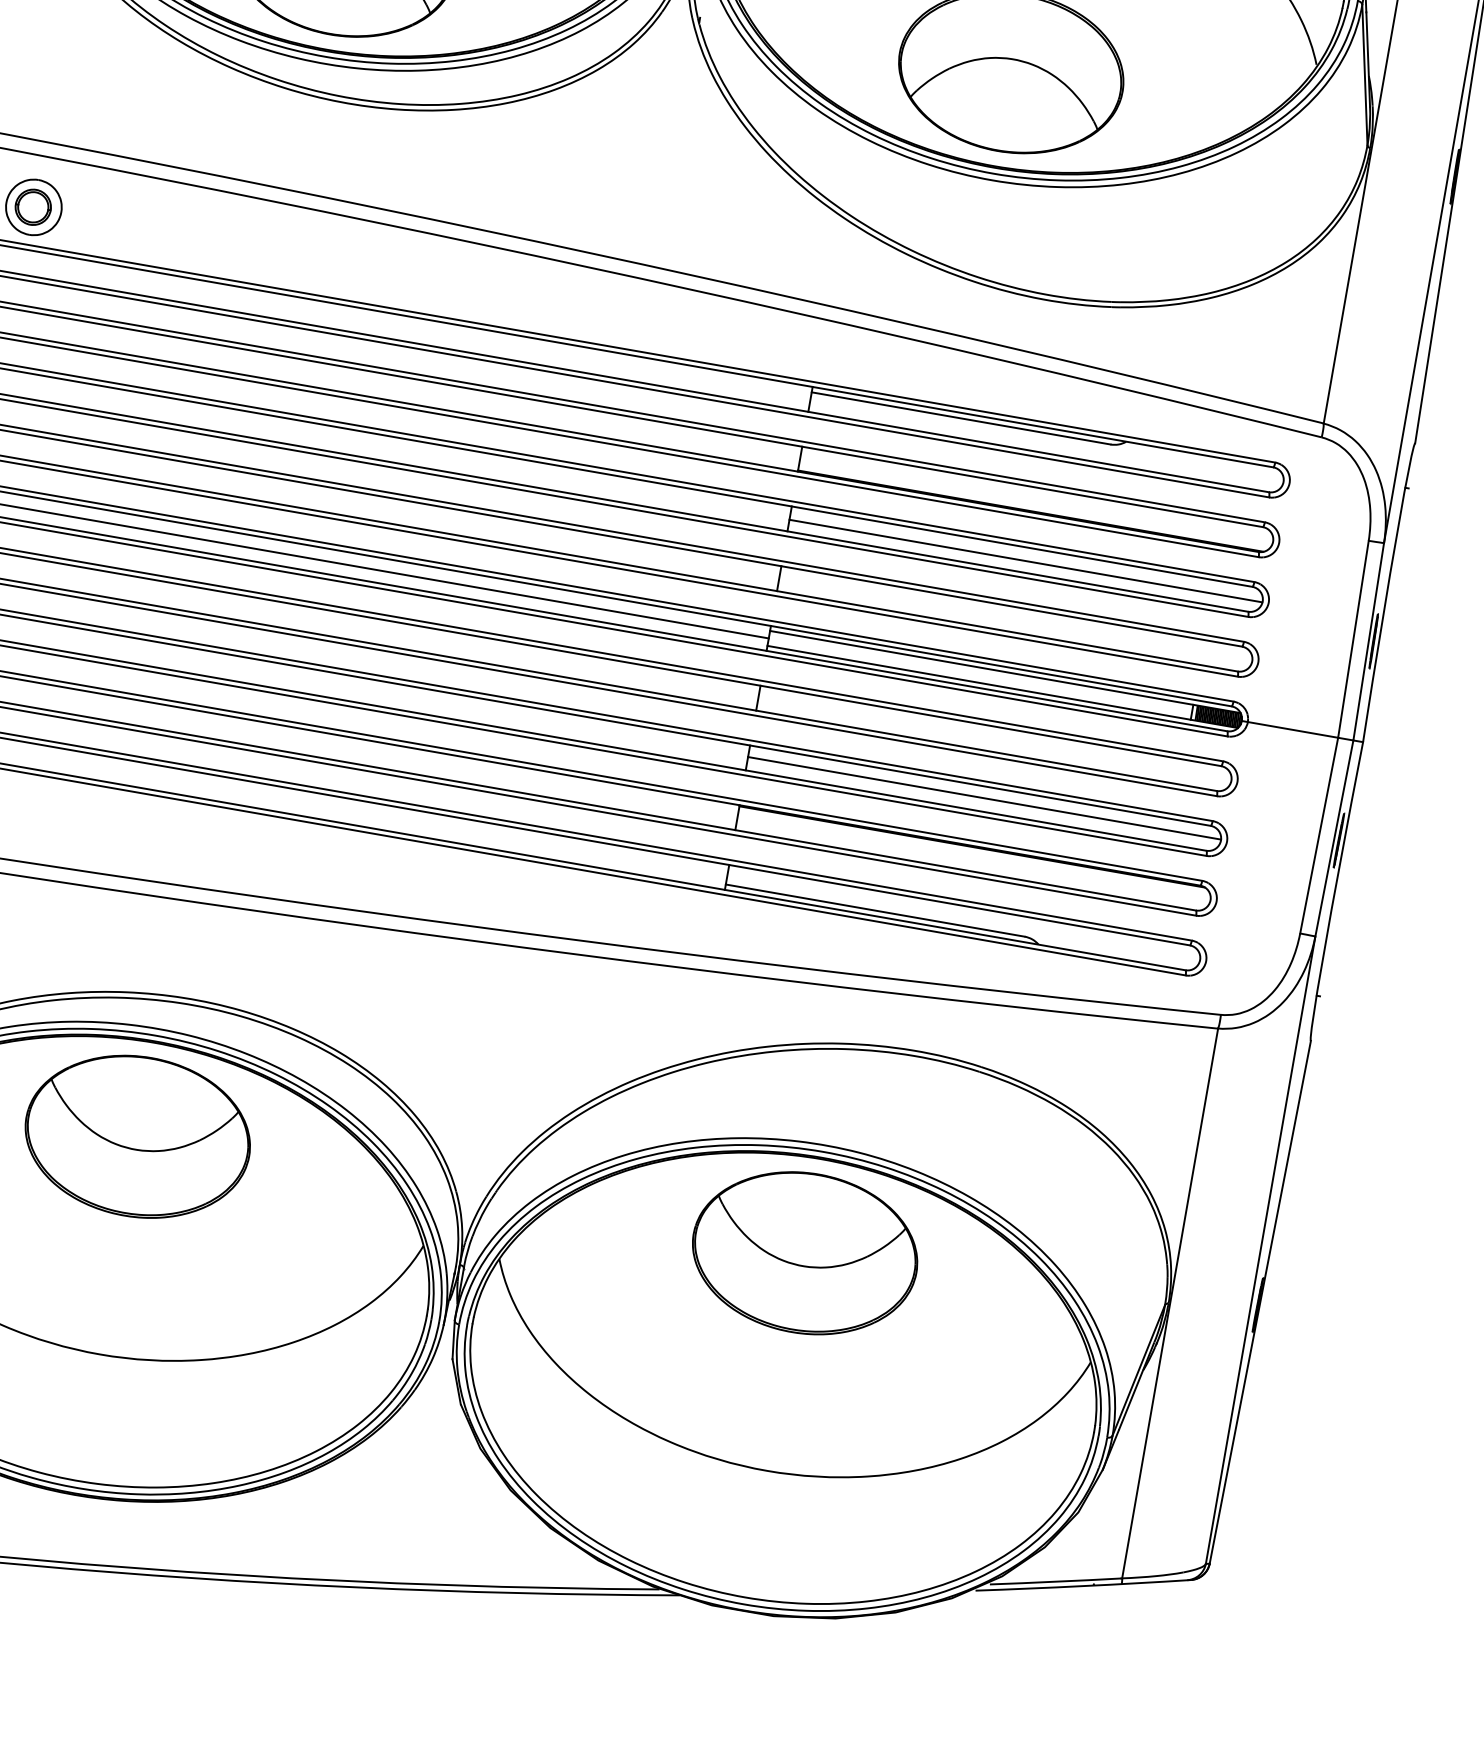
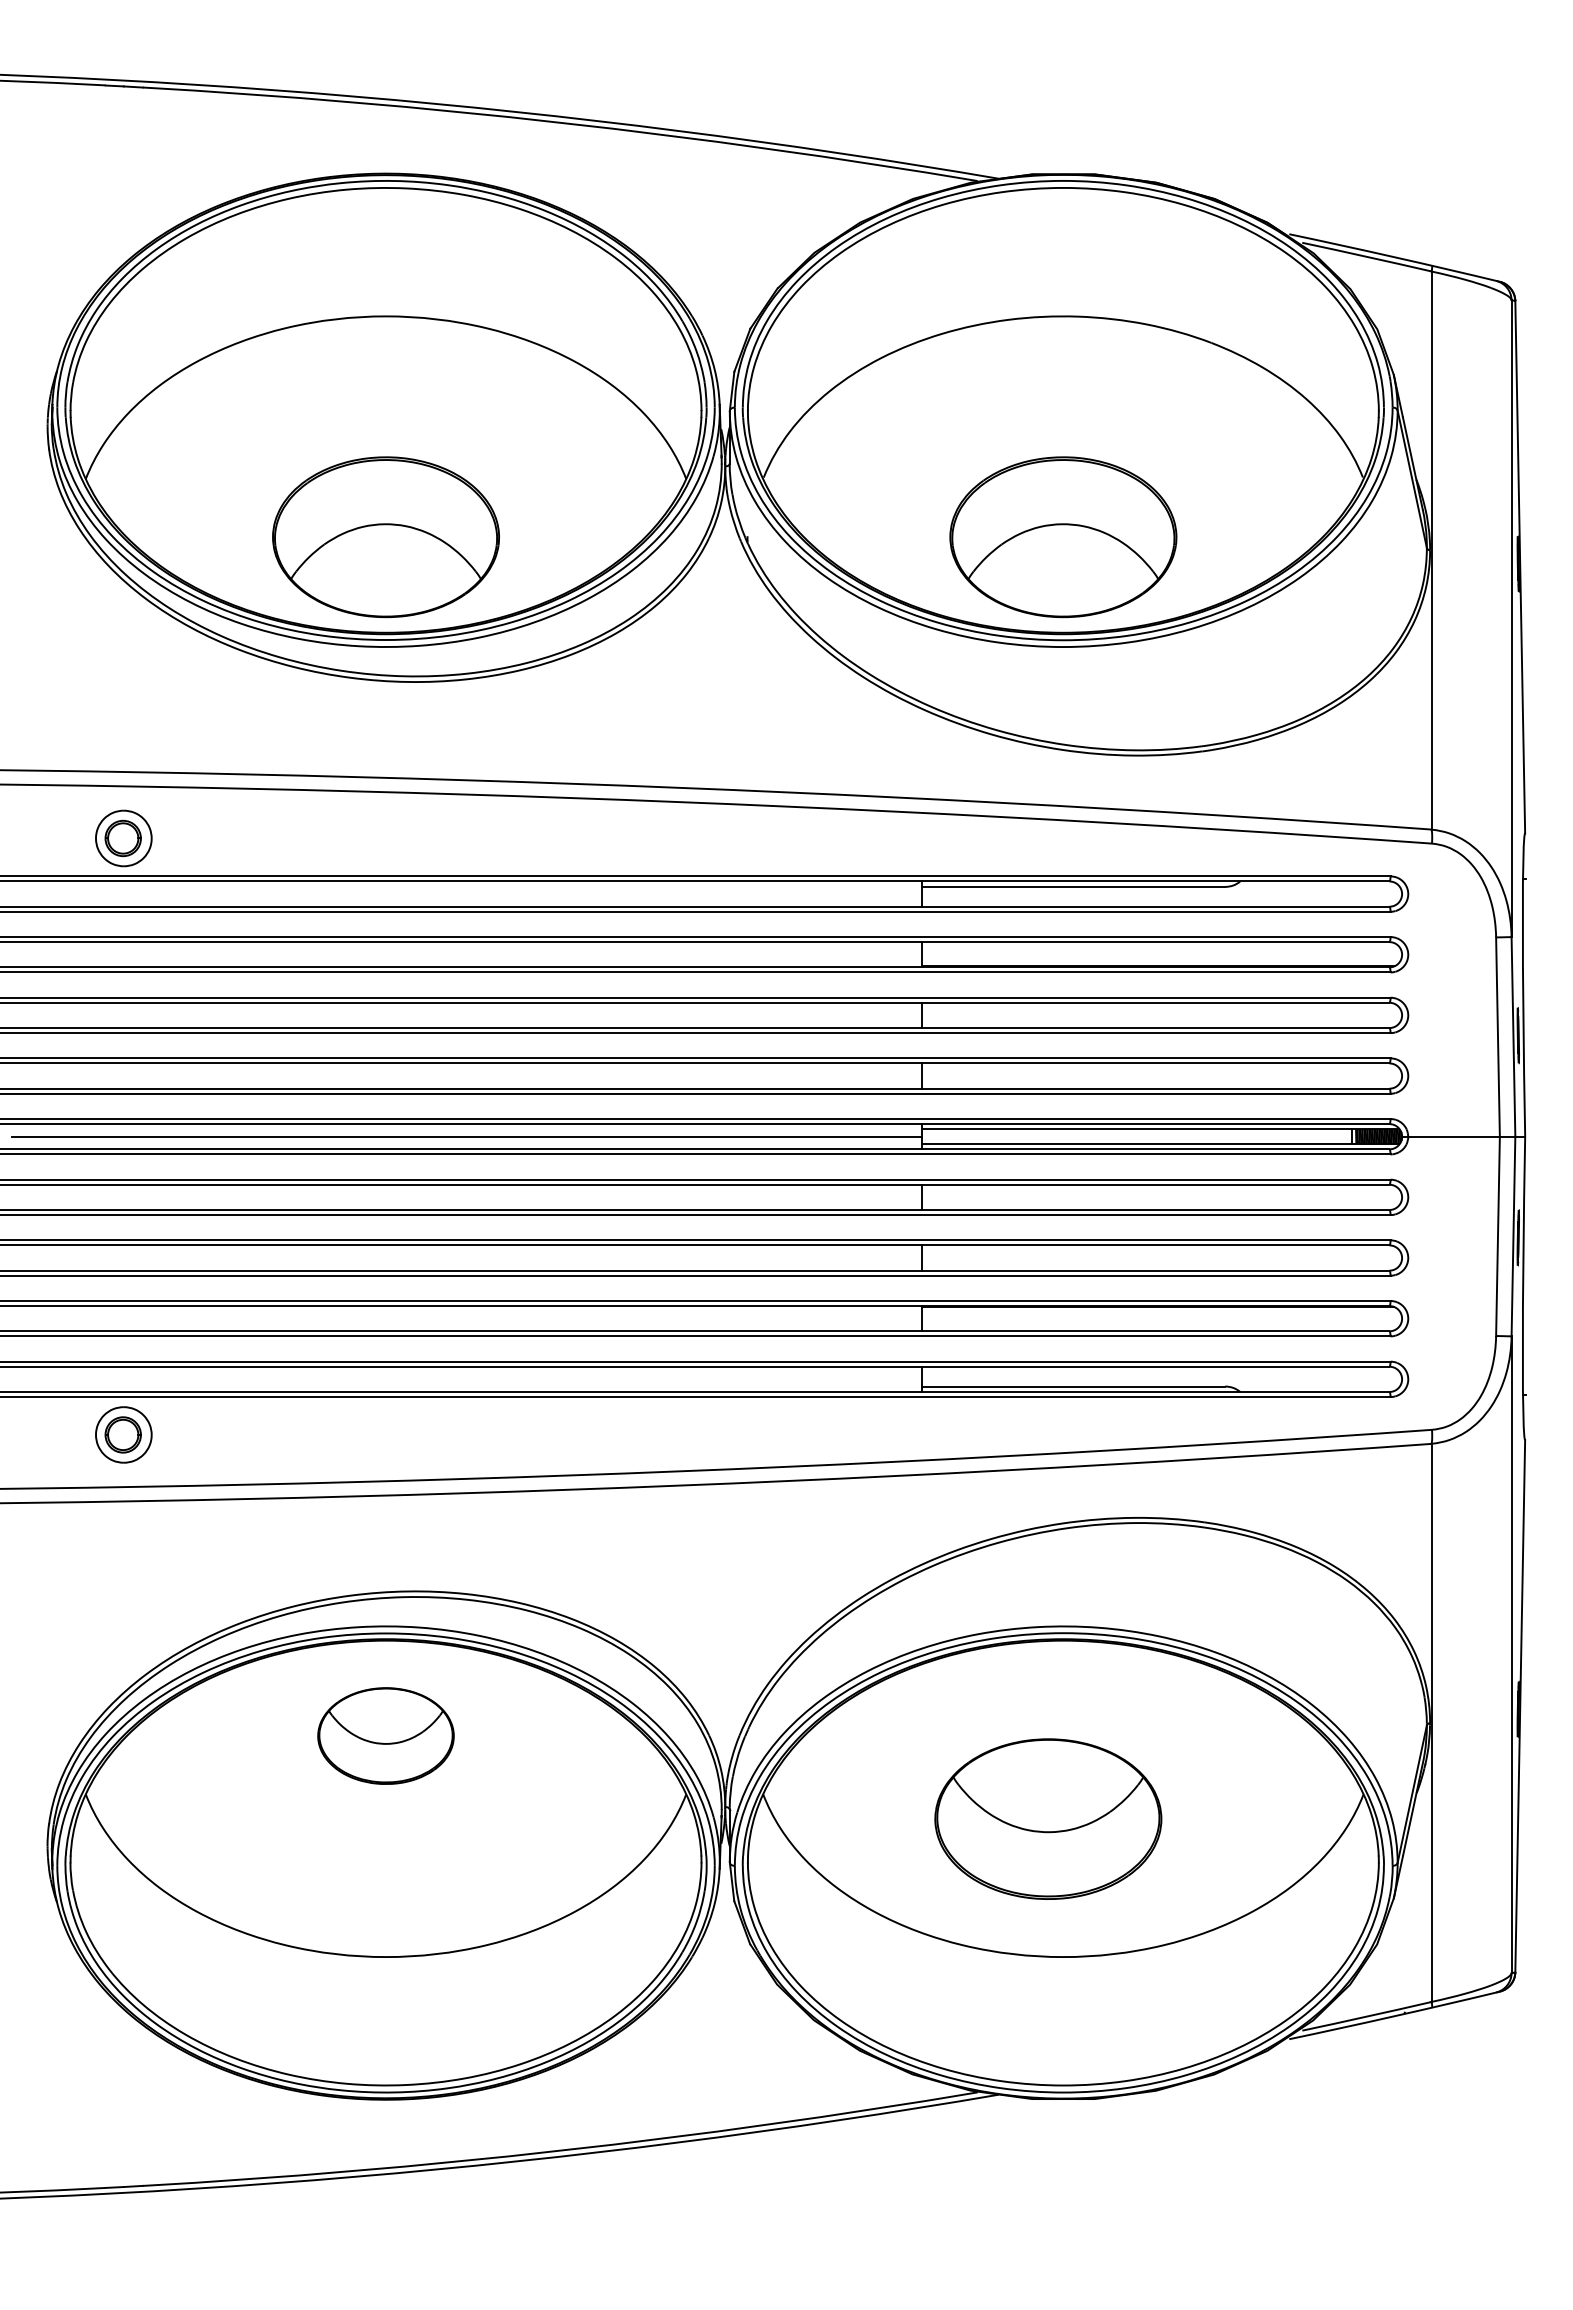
line: (1025, 561) -> (1161, 1016), removed
line: (984, 798) -> (1161, 1257), removed
part: (137, 1136) -> (385, 1735), size x0.6
part: (805, 1252) -> (1048, 1818), moved

